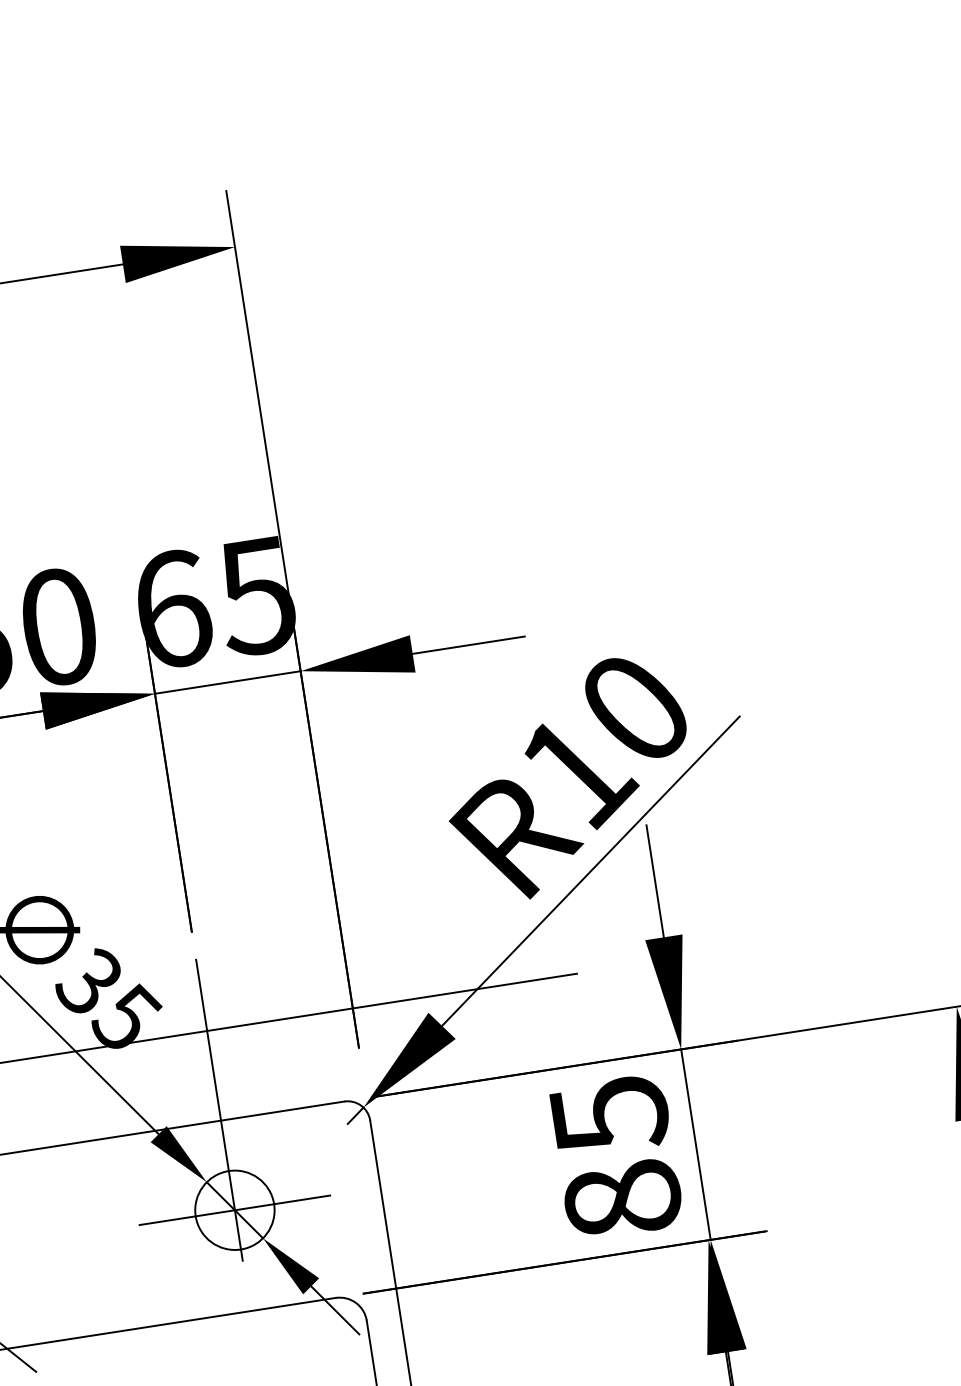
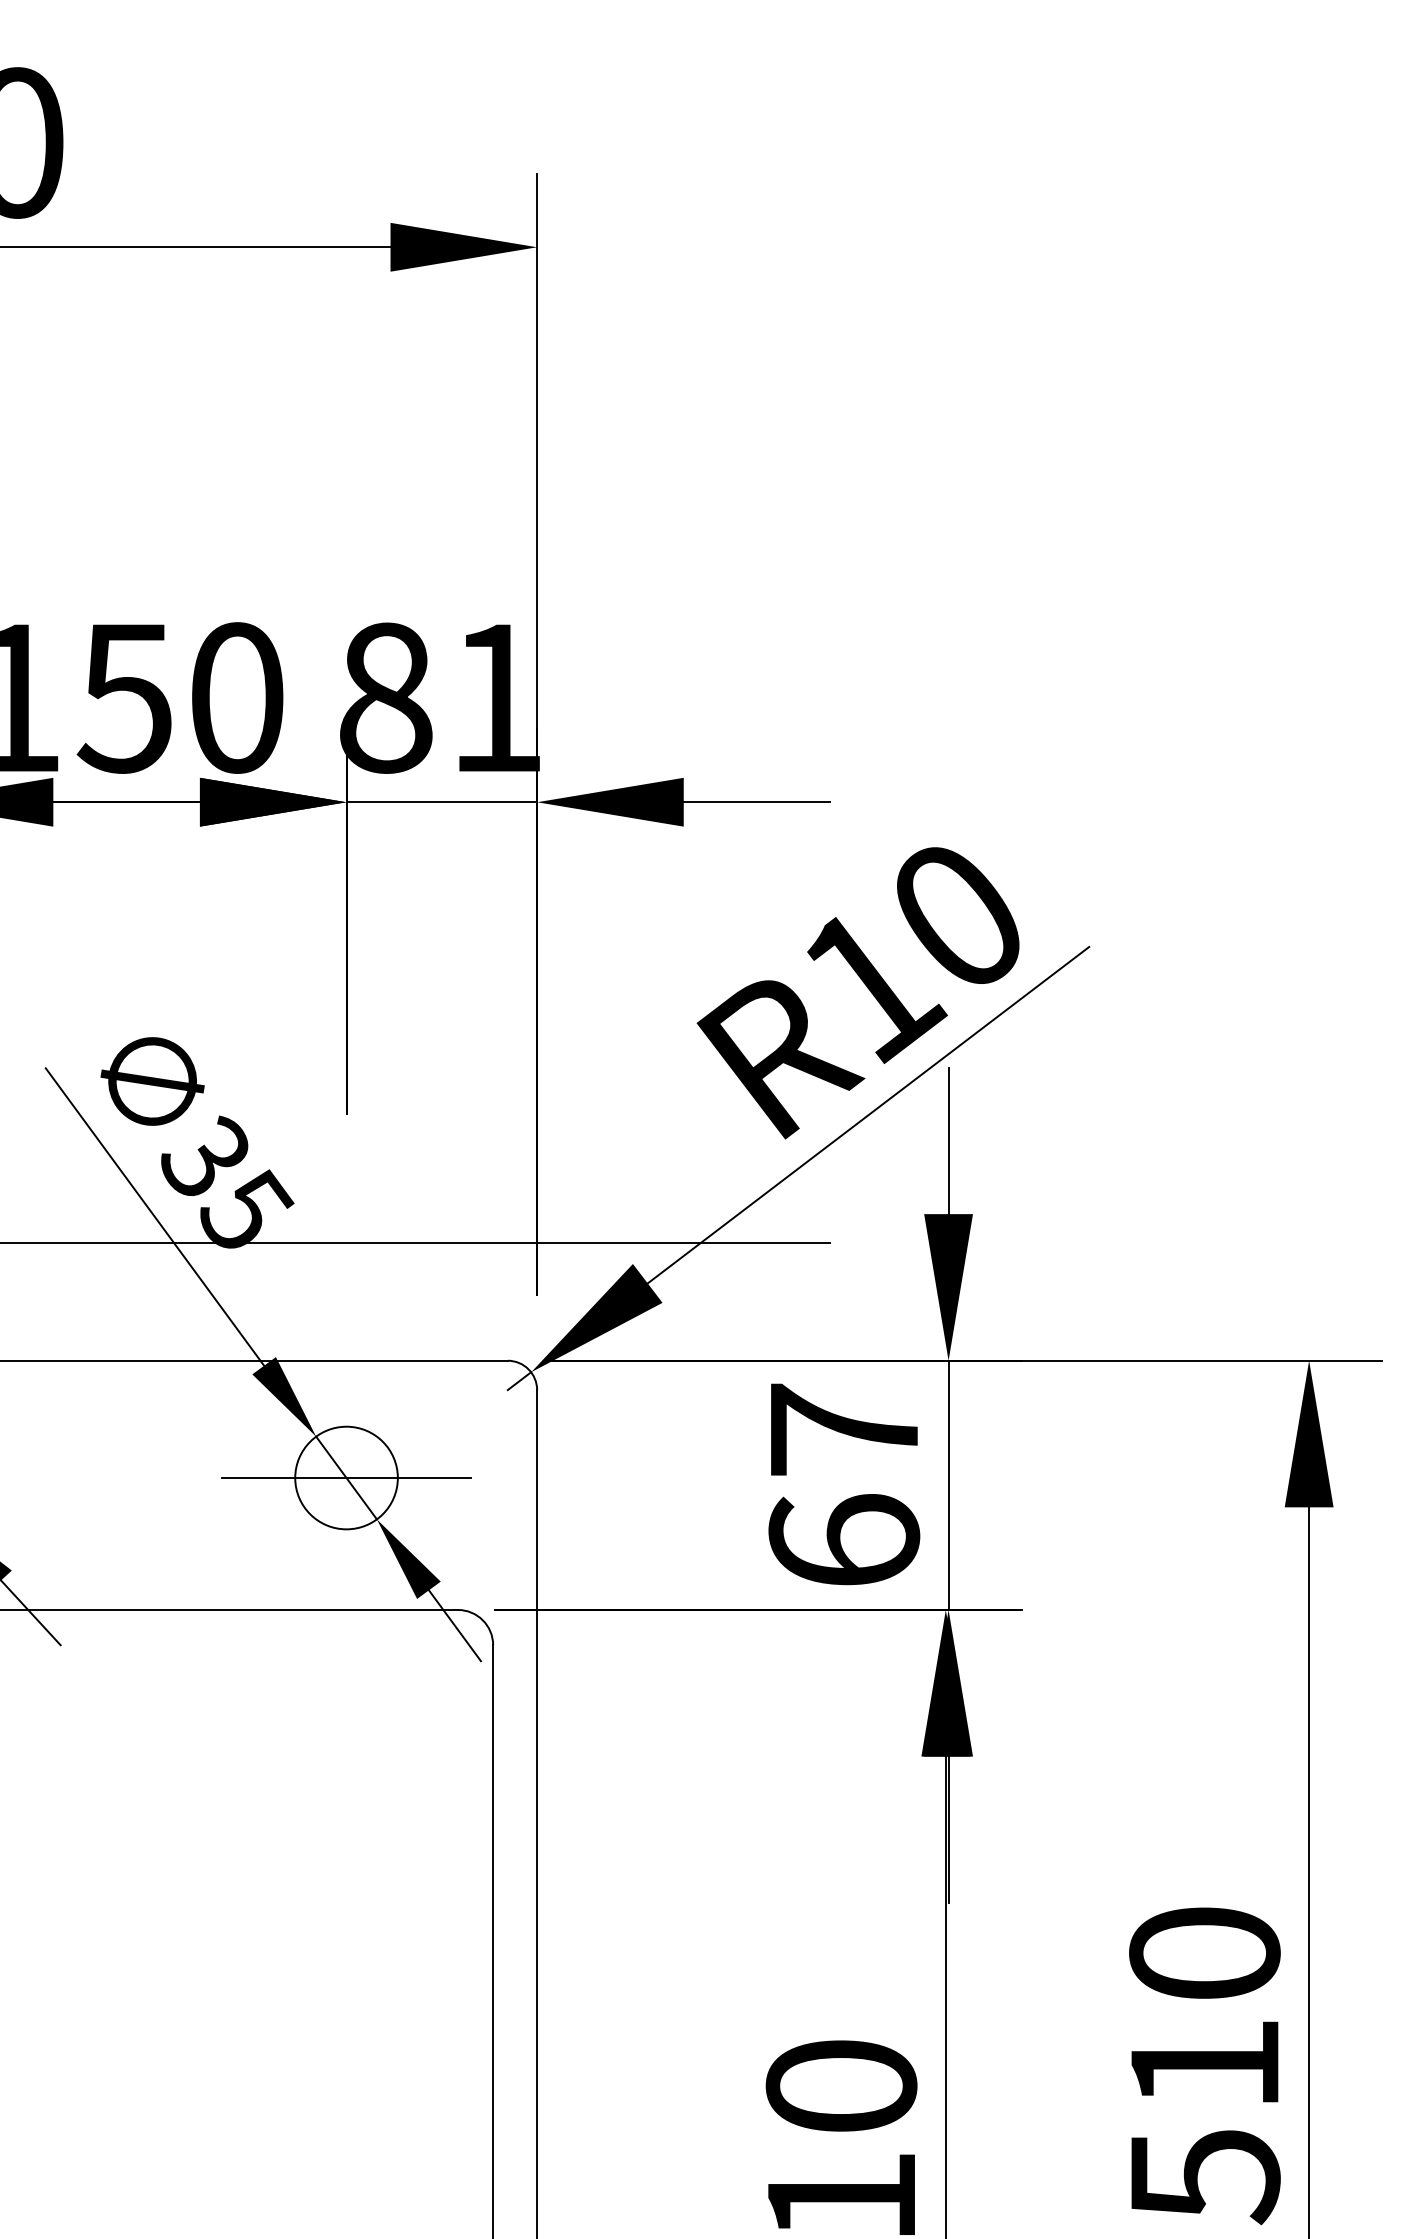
text: (215, 602) -> (441, 697), 65 -> 81
line: (219, 1110) -> (346, 1347), removed
text: (616, 1157) -> (844, 1485), 85 -> 67

